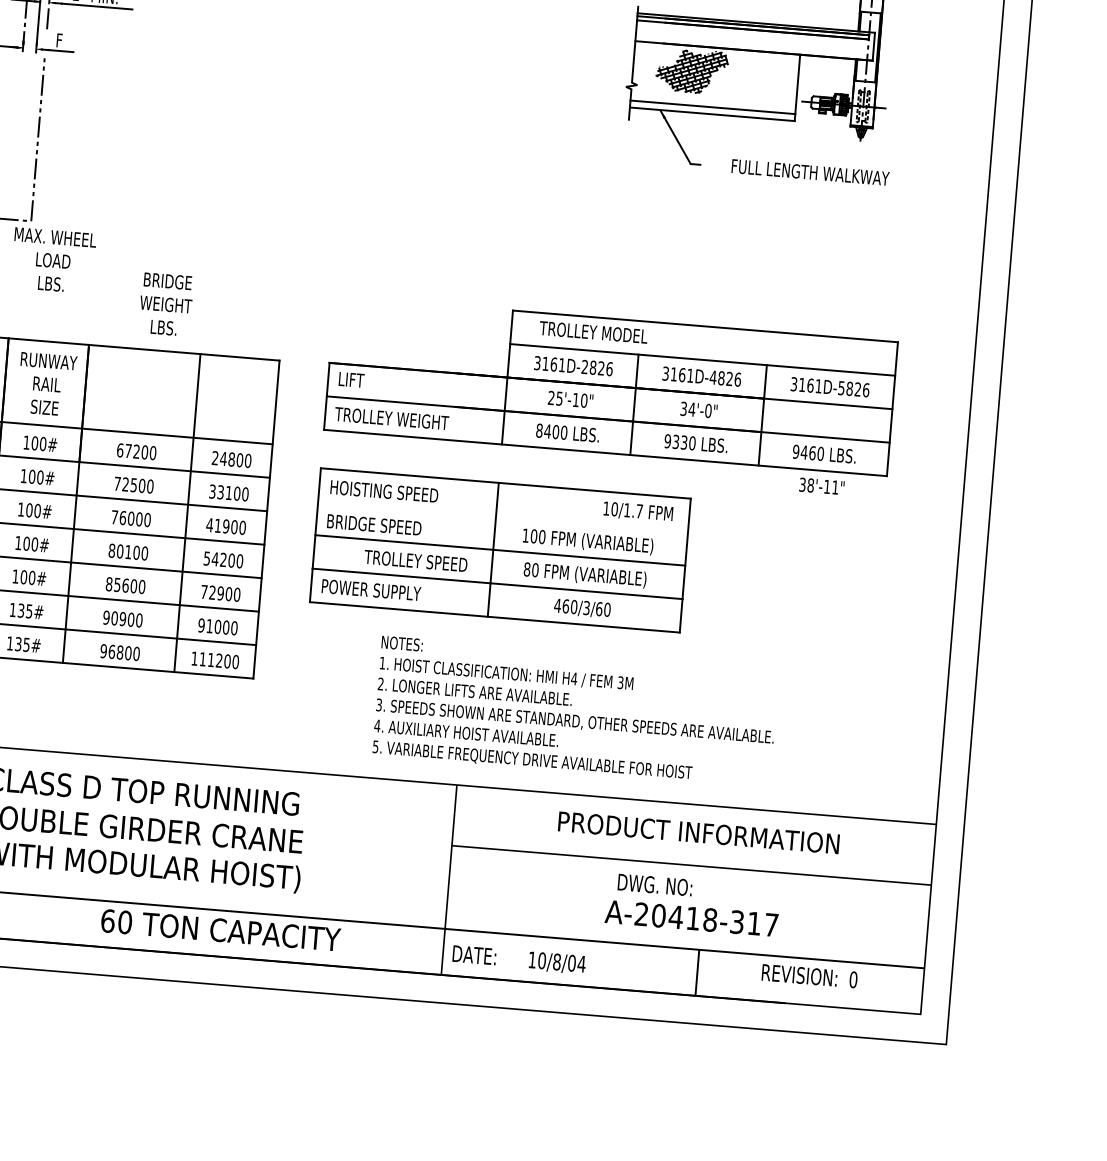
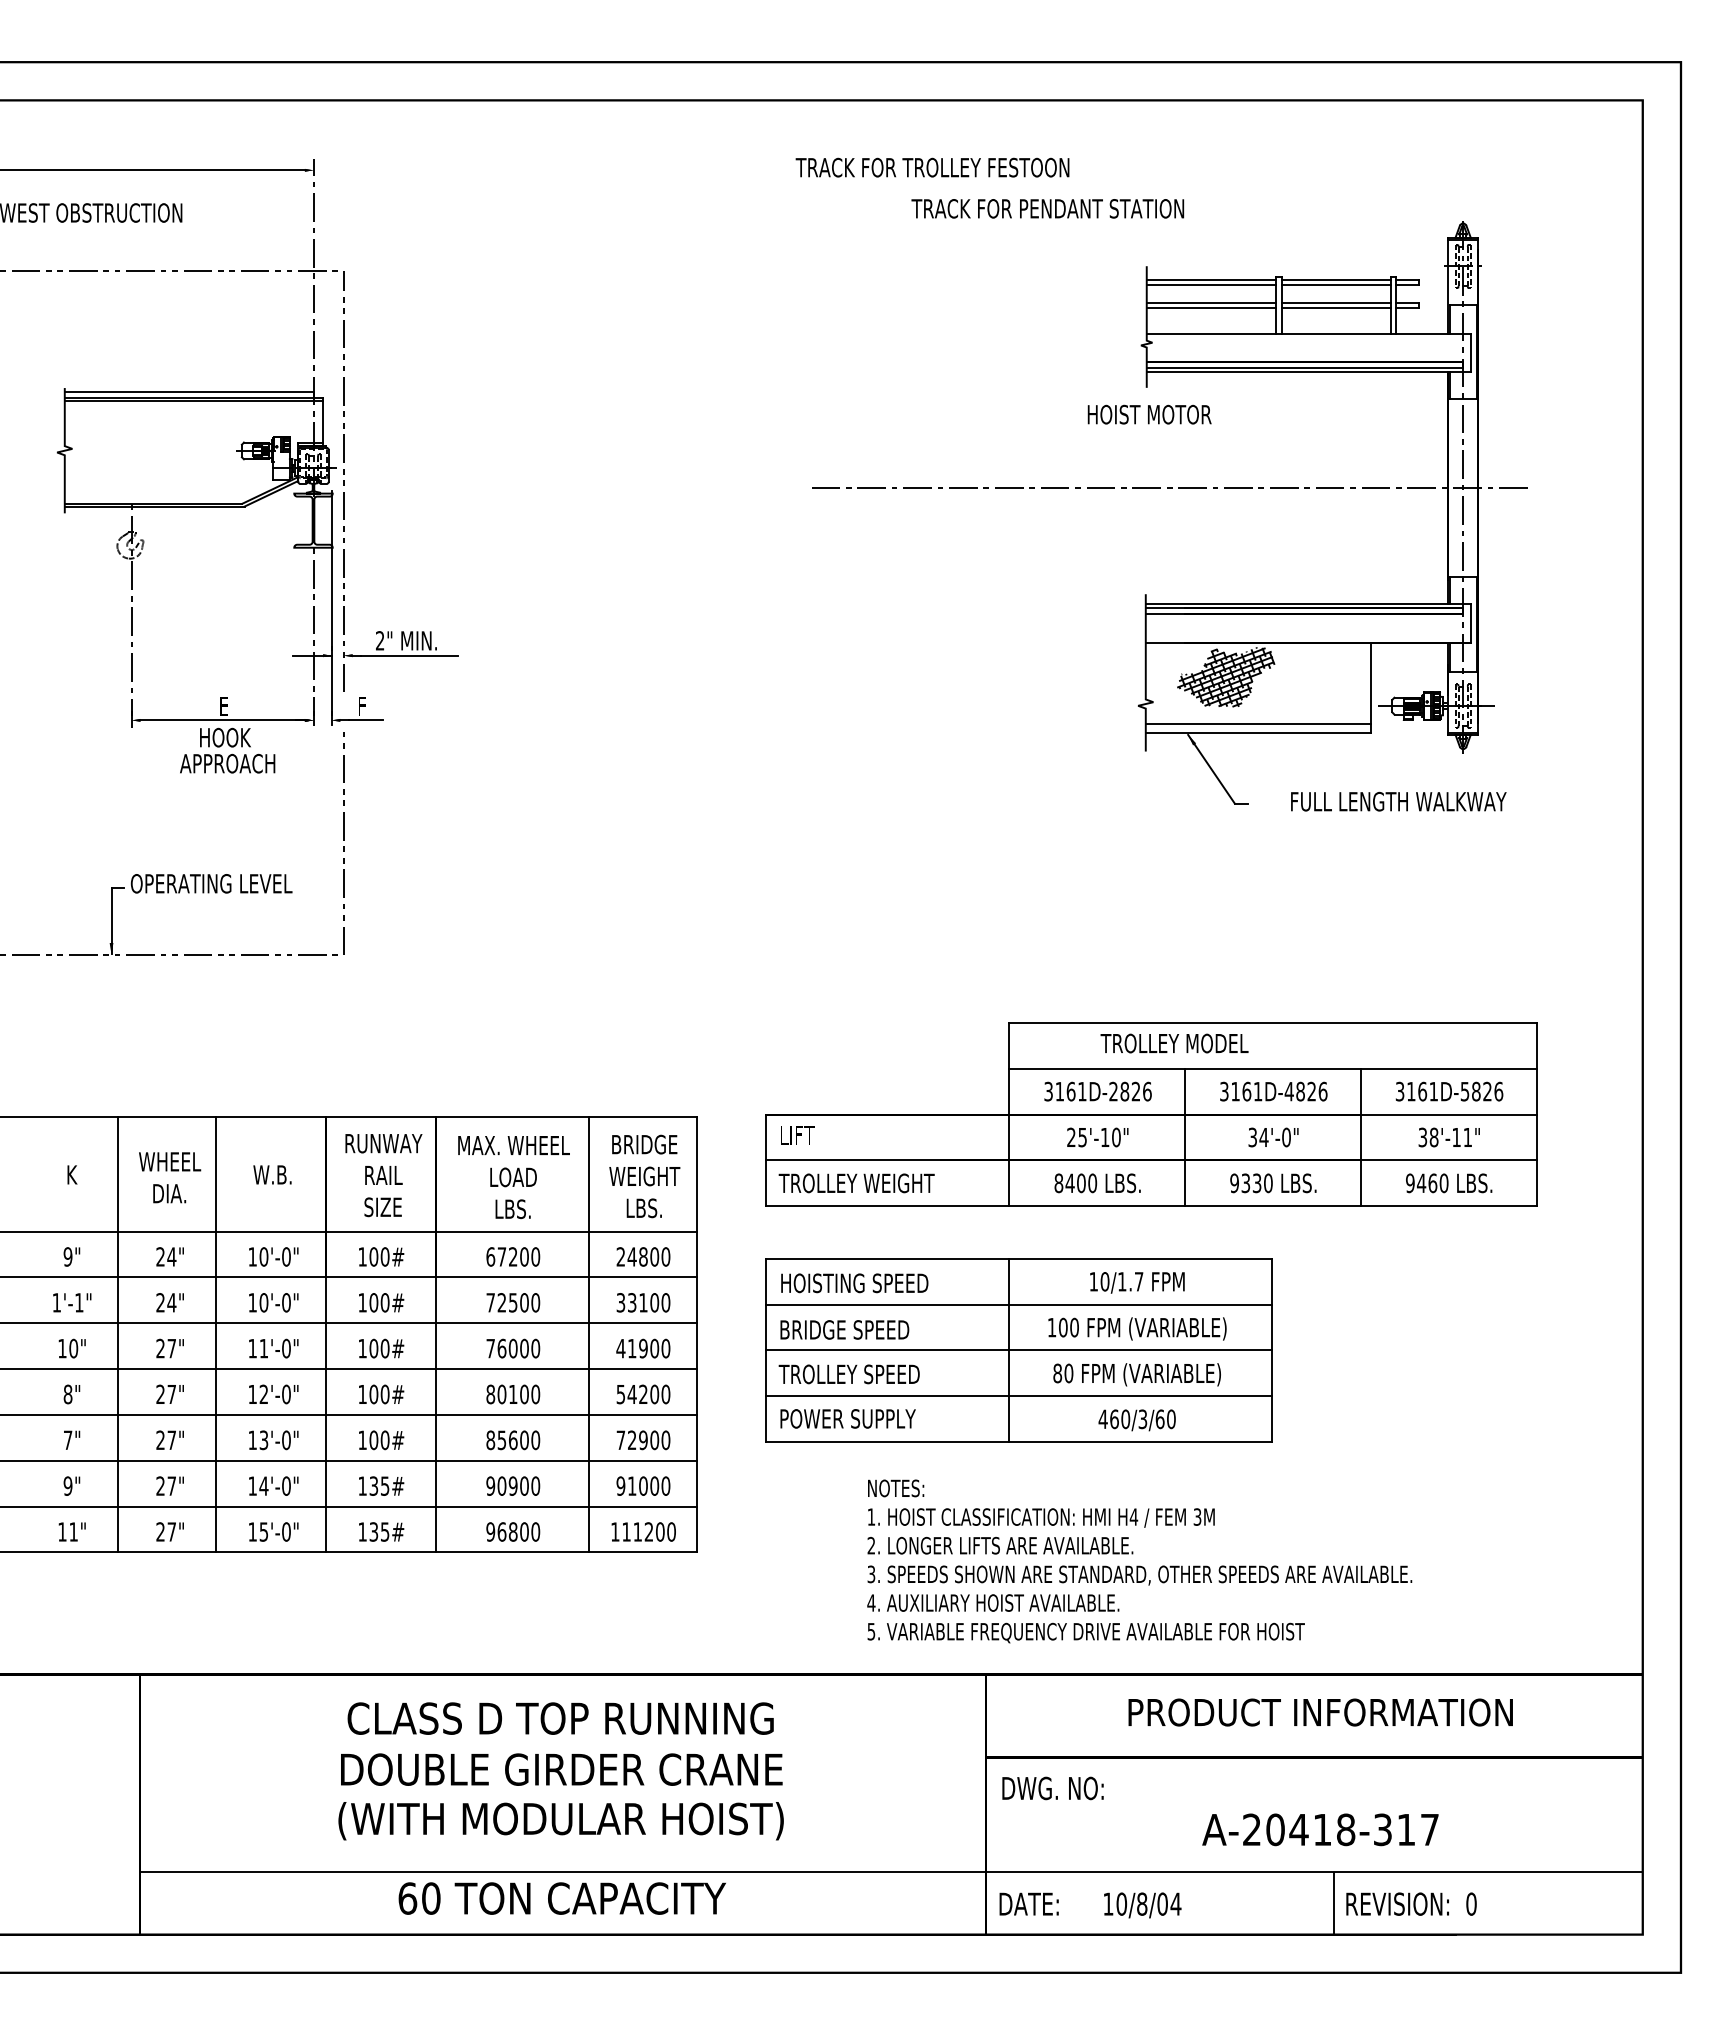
text: (53, 260) -> (513, 1177), moved
text: (165, 304) -> (644, 1176), moved
text: (593, 332) -> (1174, 1043), moved
text: (821, 486) -> (1448, 1137), moved
text: (638, 511) -> (1137, 1282), moved
line: (502, 516) -> (1018, 1304), added
text: (415, 561) -> (848, 1374), moved
text: (654, 885) -> (1052, 1788), moved
text: (220, 930) -> (561, 1898), moved
text: (809, 975) -> (1411, 1903), moved

